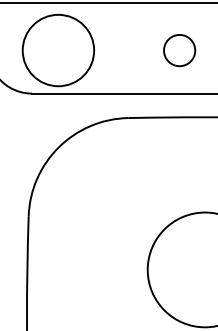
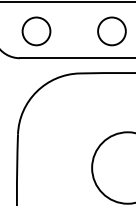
circle: (58, 50) -> (36, 31), size x0.62
circle: (178, 50) -> (111, 31), size x1.43

